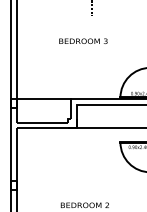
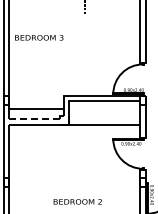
text: (83, 40) -> (39, 37), moved
line: (43, 98) -> (36, 108), moved
line: (42, 122) -> (35, 119), solid -> dashed

